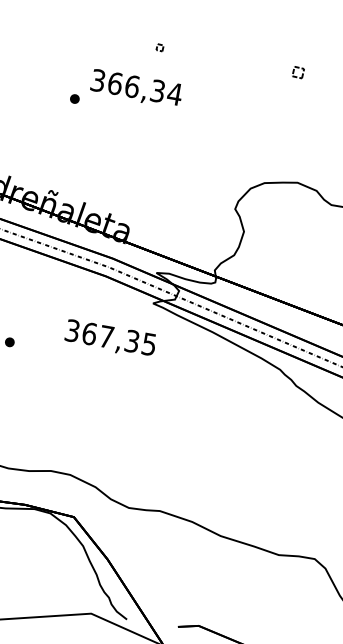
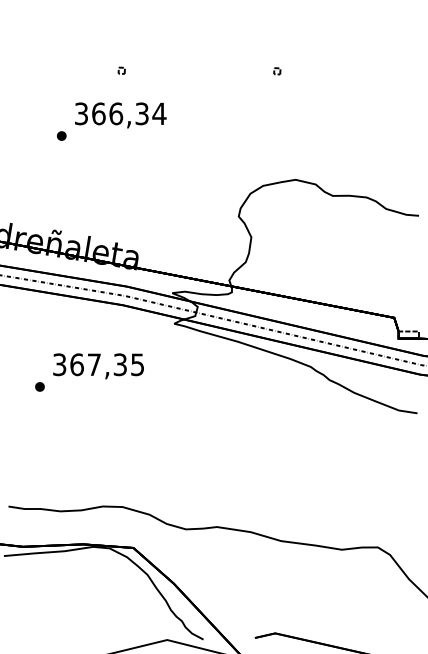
part: (159, 47) -> (121, 70), moved
part: (298, 72) -> (277, 71), size x0.62
text: (110, 339) -> (98, 366), moved

